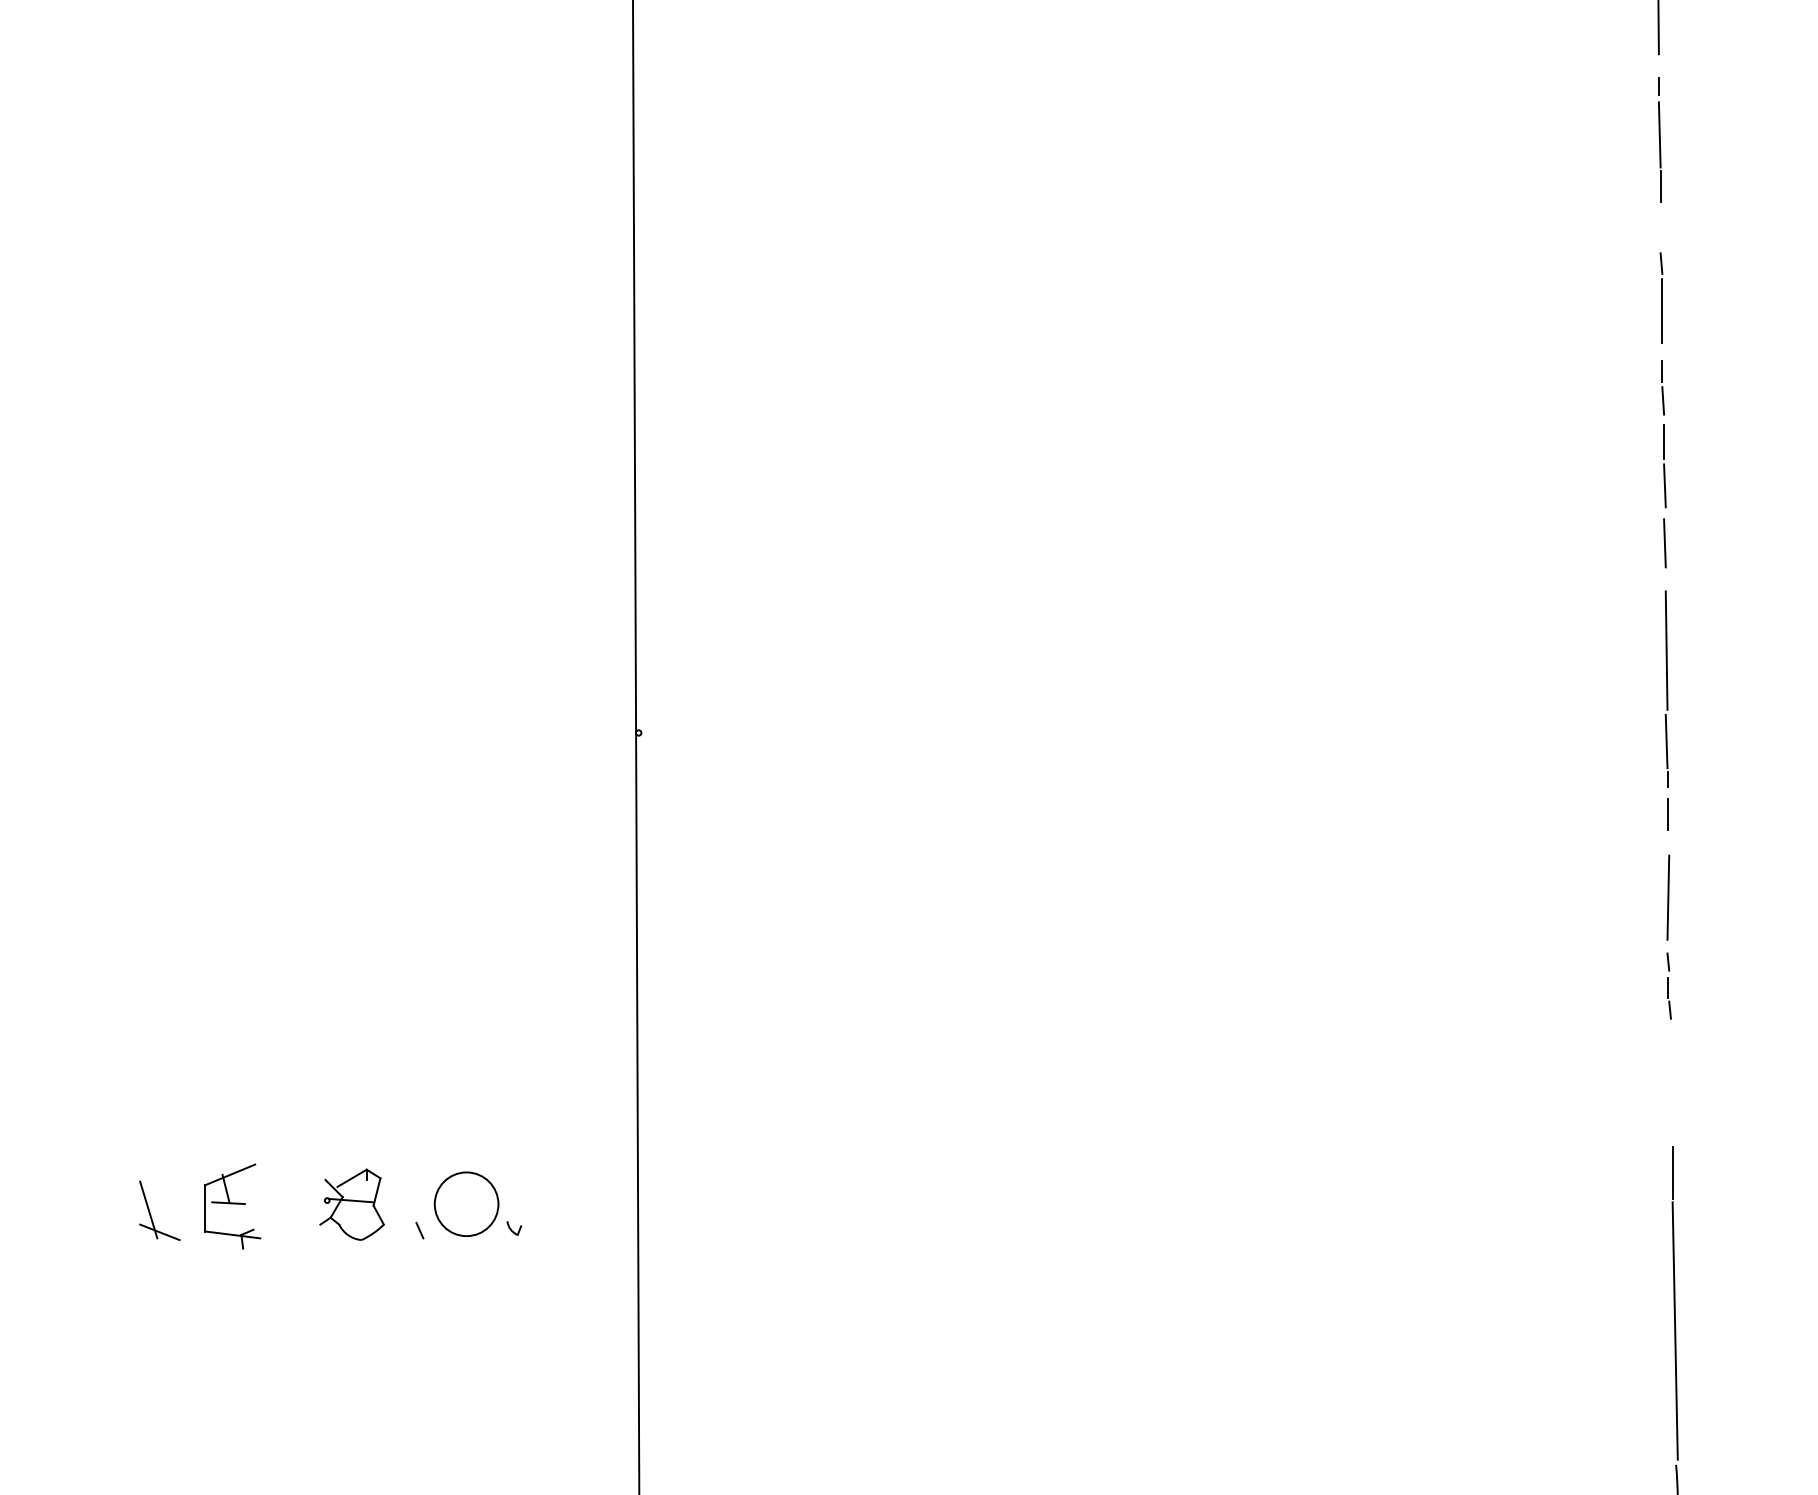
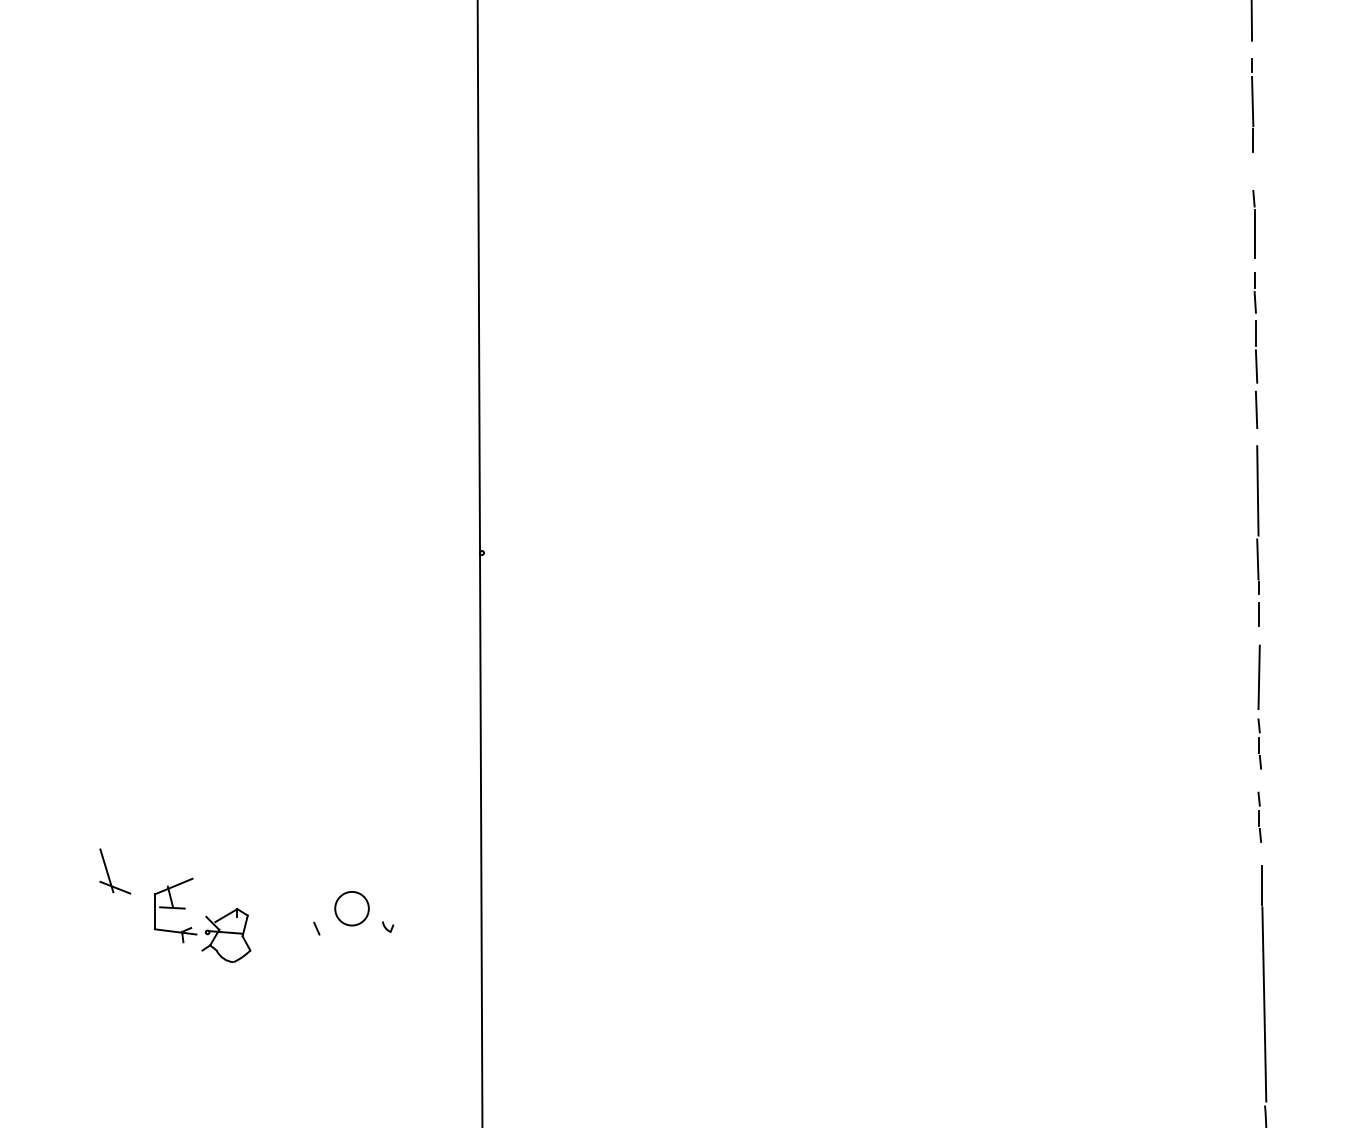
part: (1668, 1082) -> (1259, 816), added
circle: (466, 1203) -> (352, 908), size x0.7
part: (351, 1204) -> (225, 935), moved
part: (151, 1214) -> (108, 874), moved

